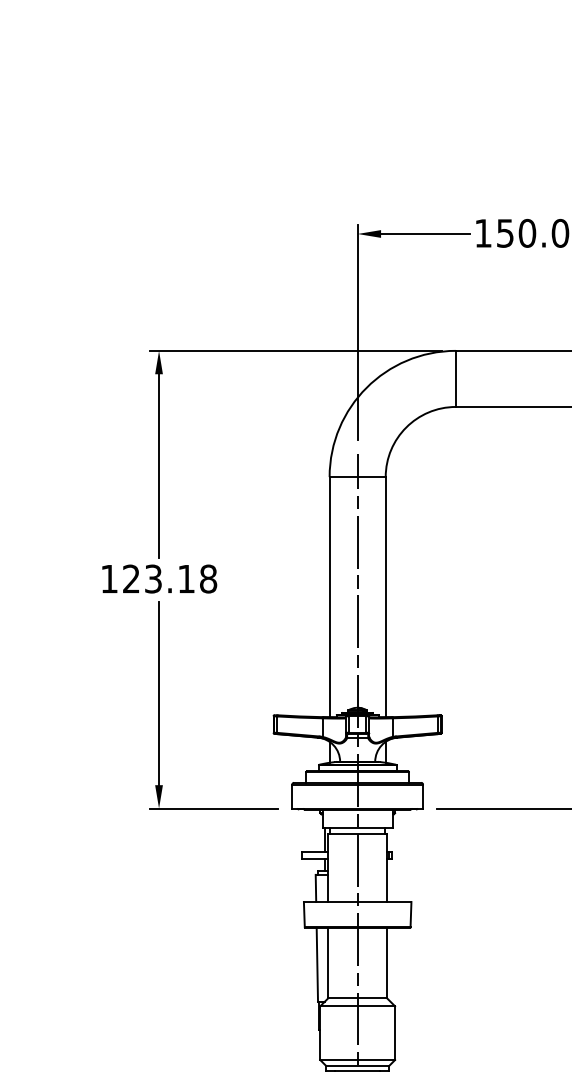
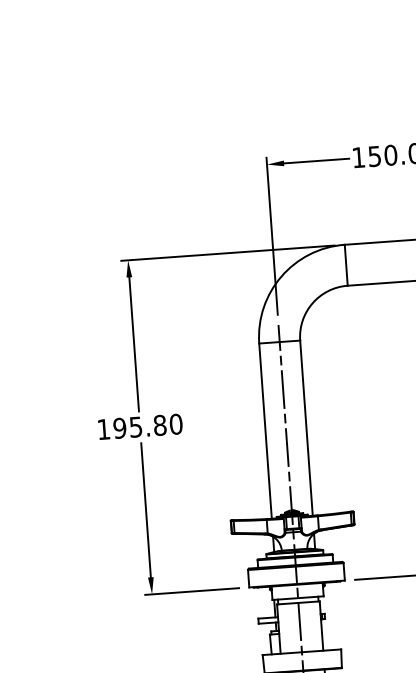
text: (169, 578) -> (147, 425), 123.18 -> 195.80

